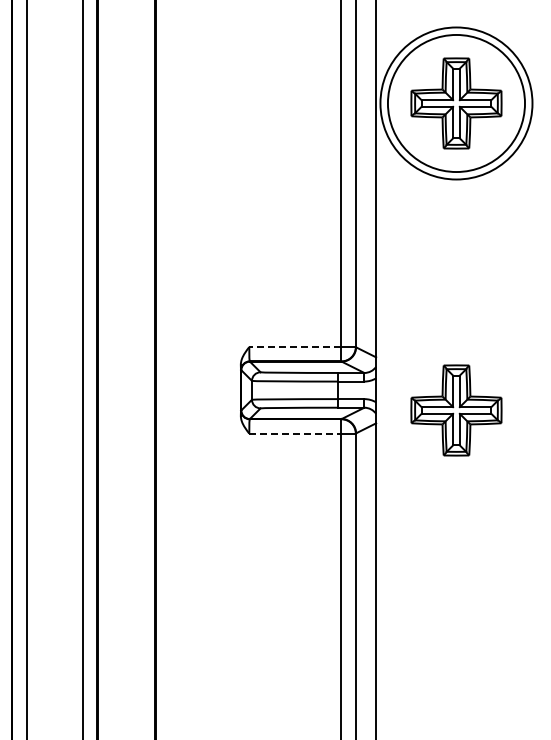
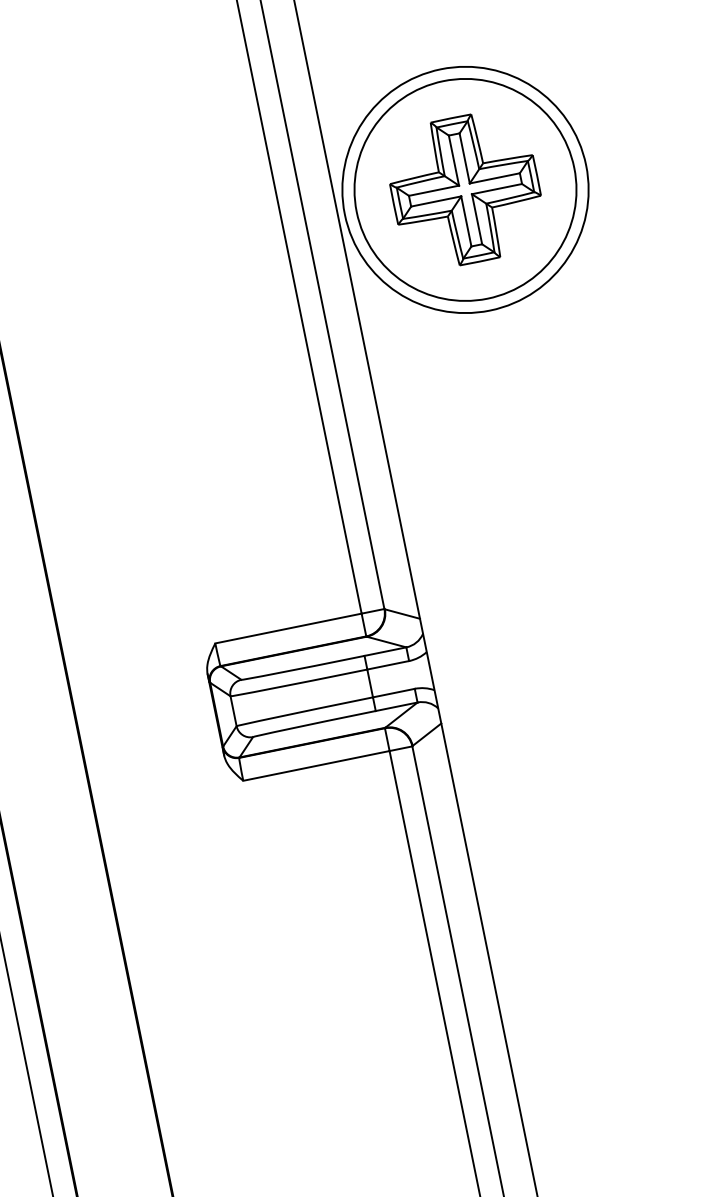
line: (294, 347) -> (287, 629), dashed -> solid
part: (456, 410) -> (564, 677), removed
line: (295, 433) -> (316, 765), dashed -> solid

